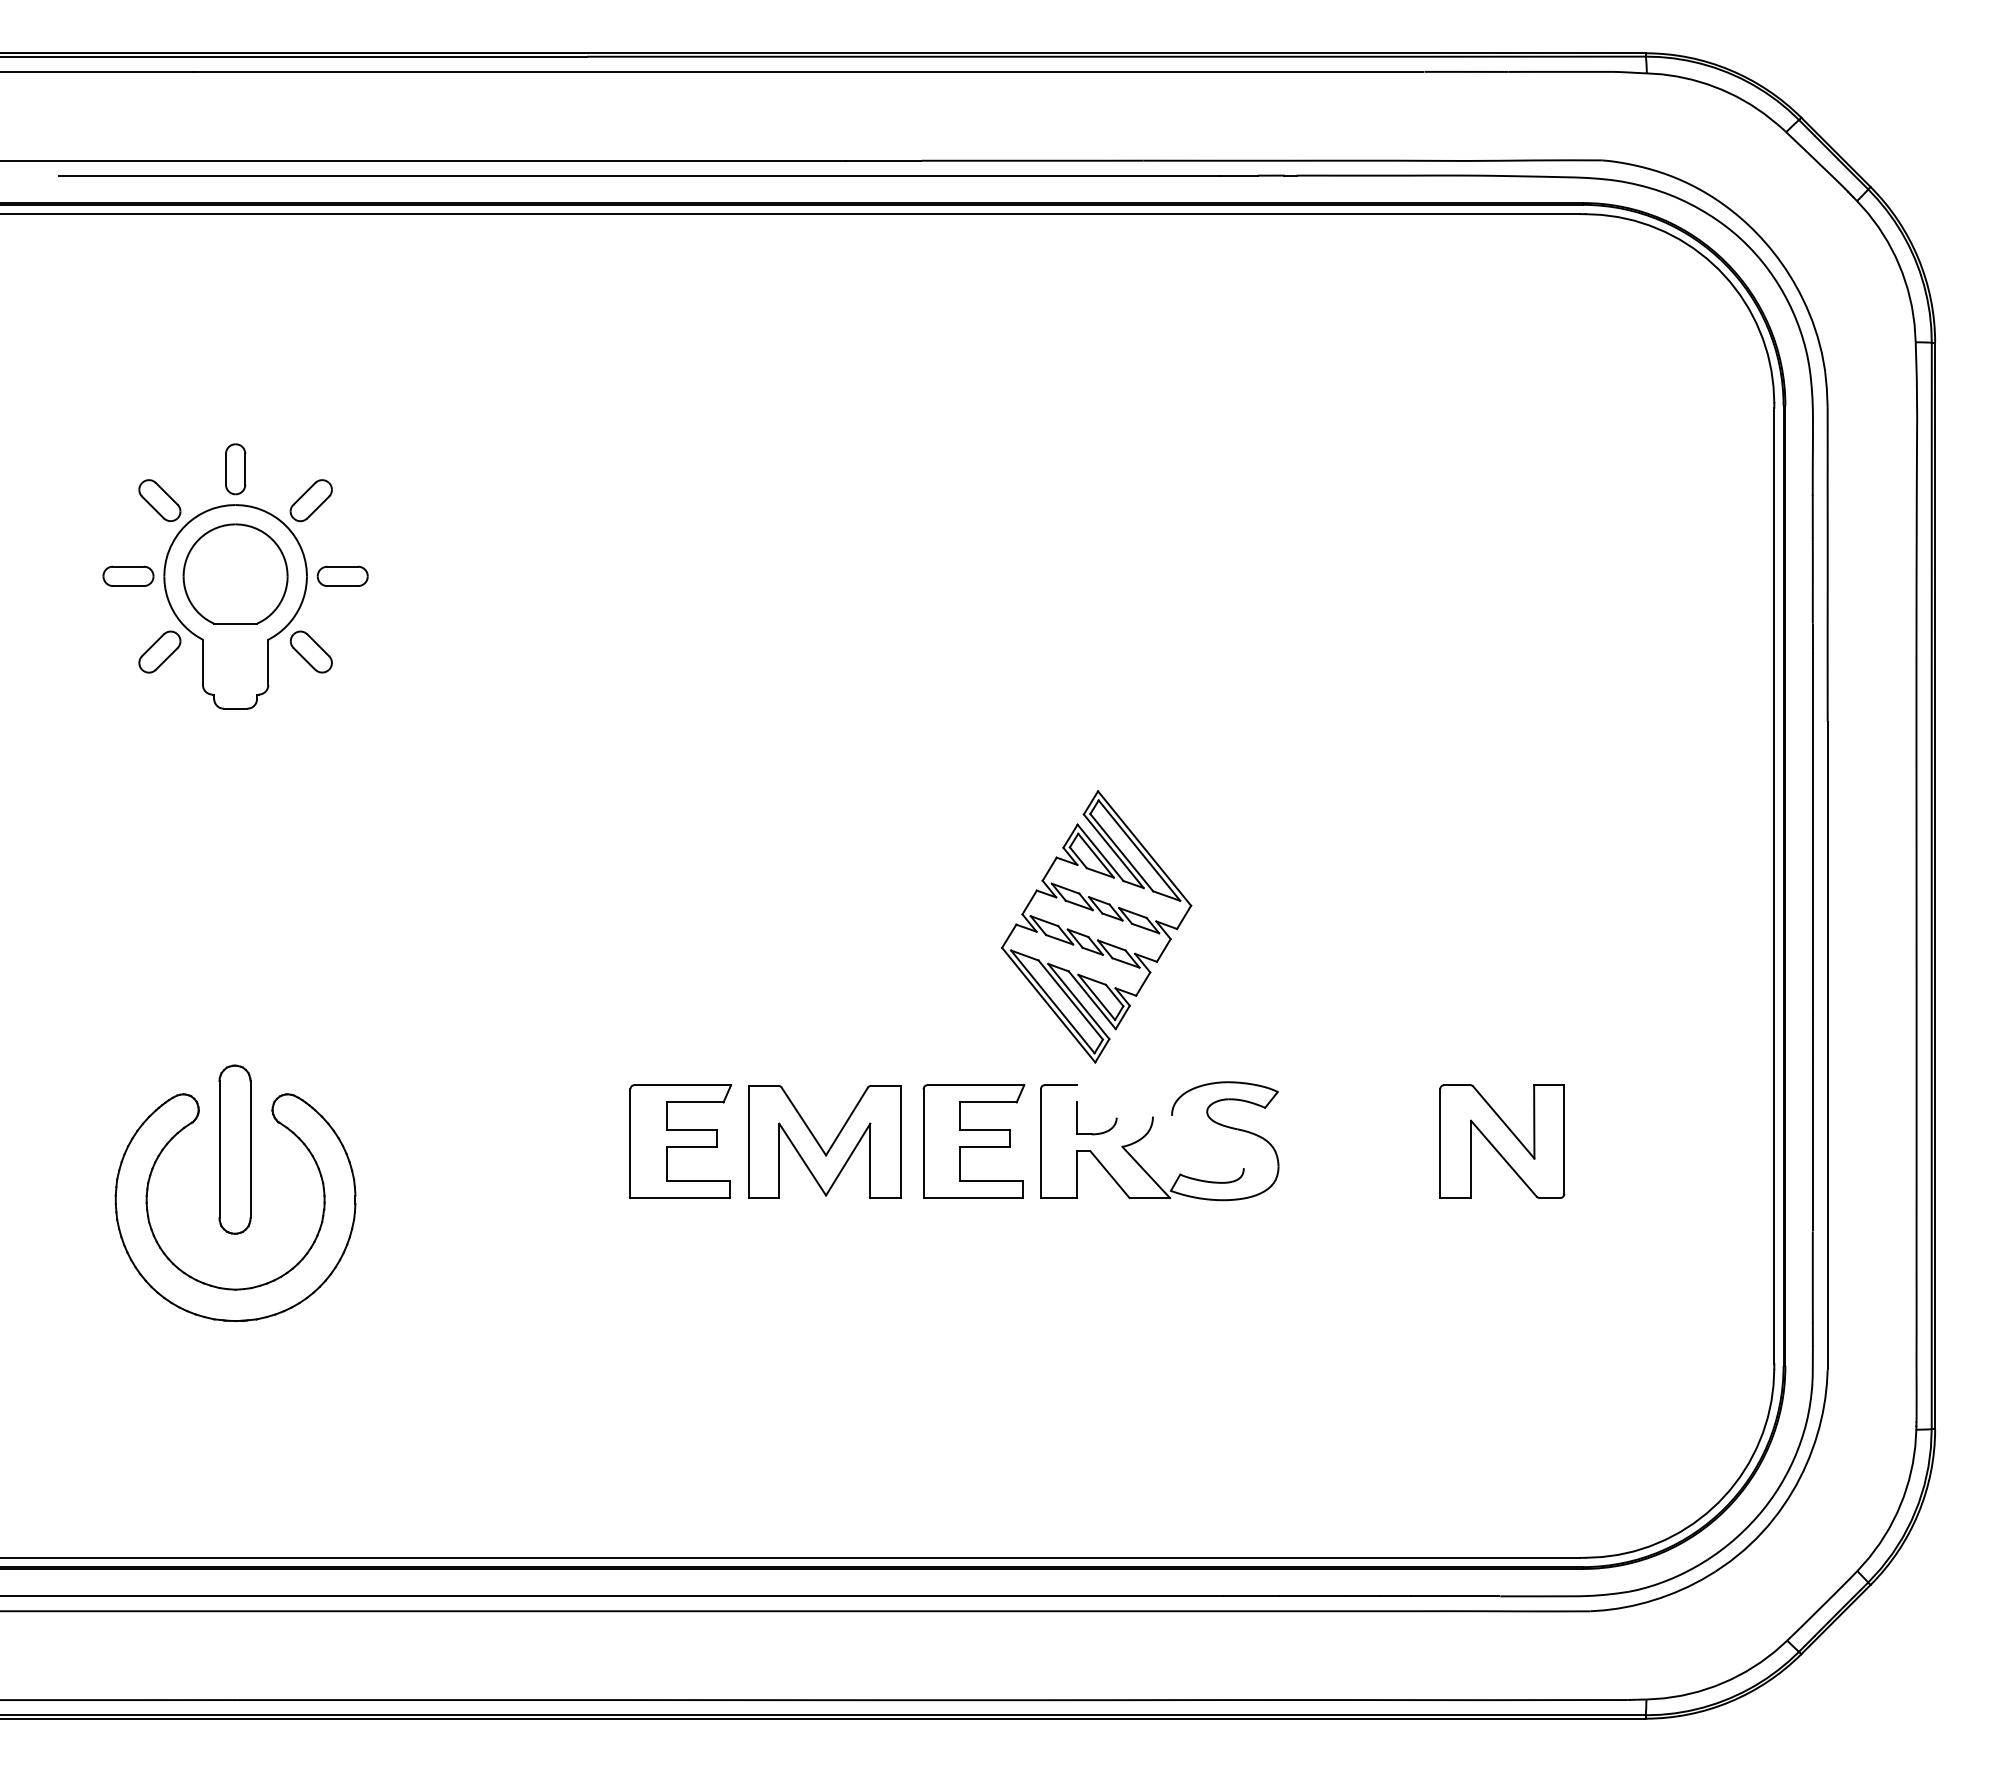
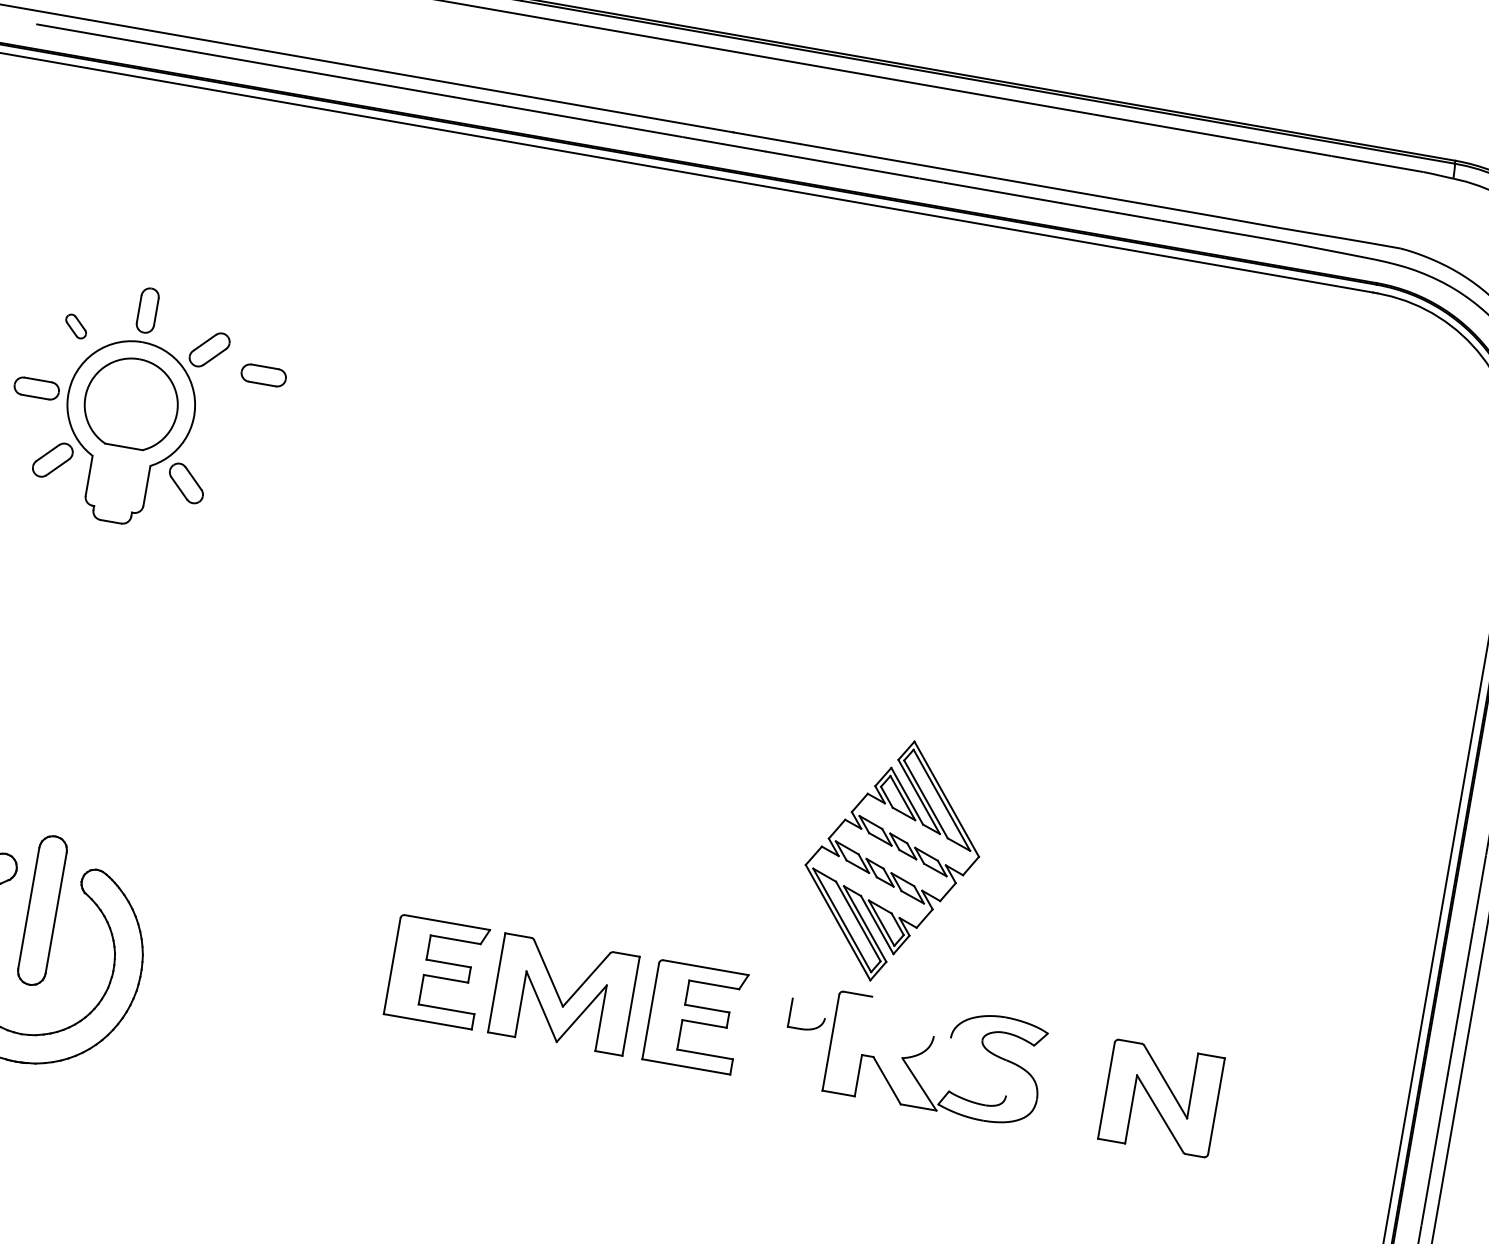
part: (159, 500) -> (75, 326), size x0.6
part: (342, 575) -> (263, 374), moved
part: (1096, 926) -> (892, 860), moved
part: (1149, 1132) -> (928, 1049), moved

